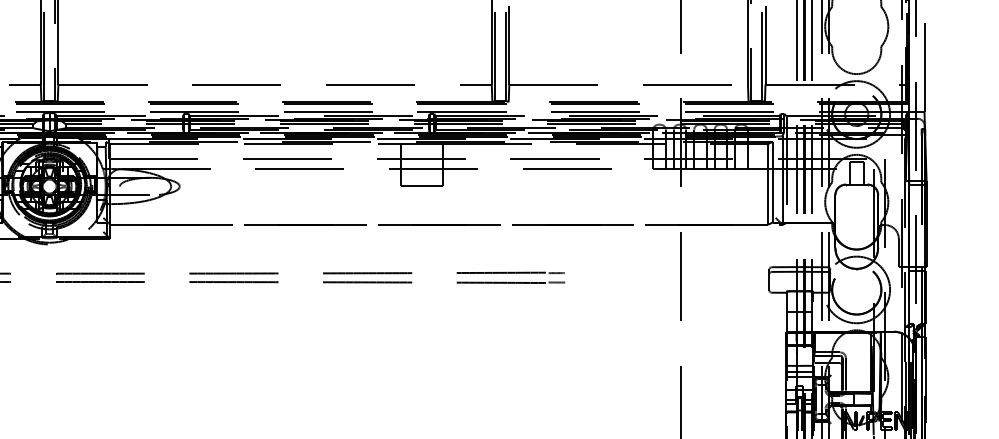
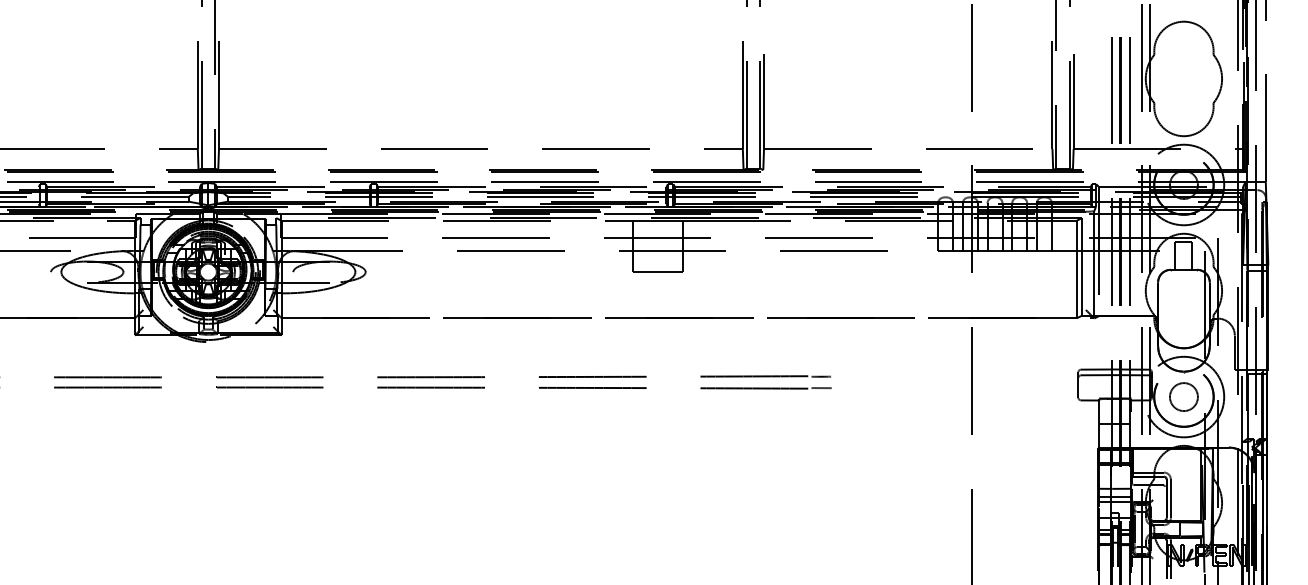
circle: (856, 289) -> (1183, 396), added

